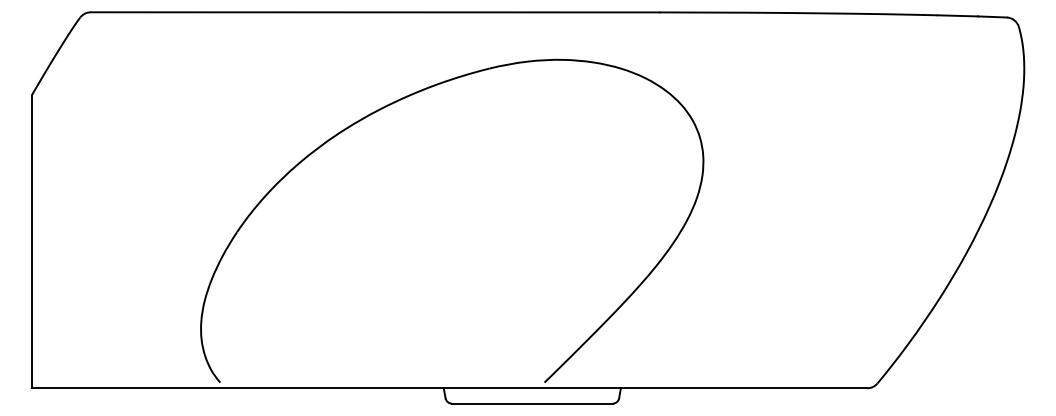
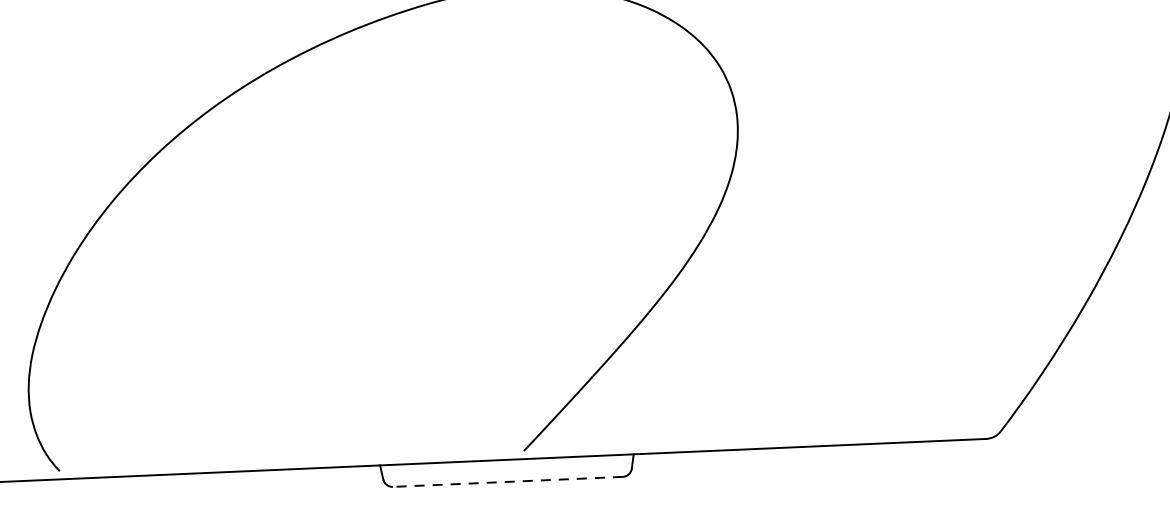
line: (531, 403) -> (506, 481), solid -> dashed

